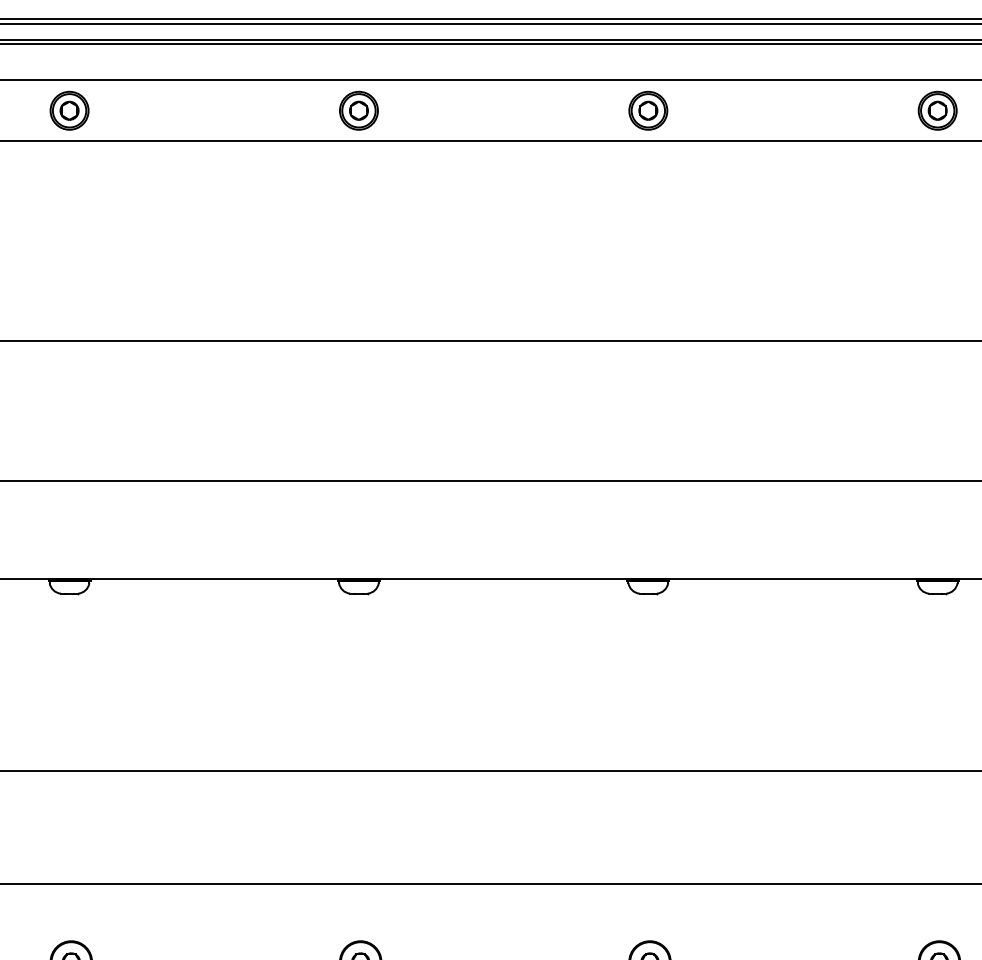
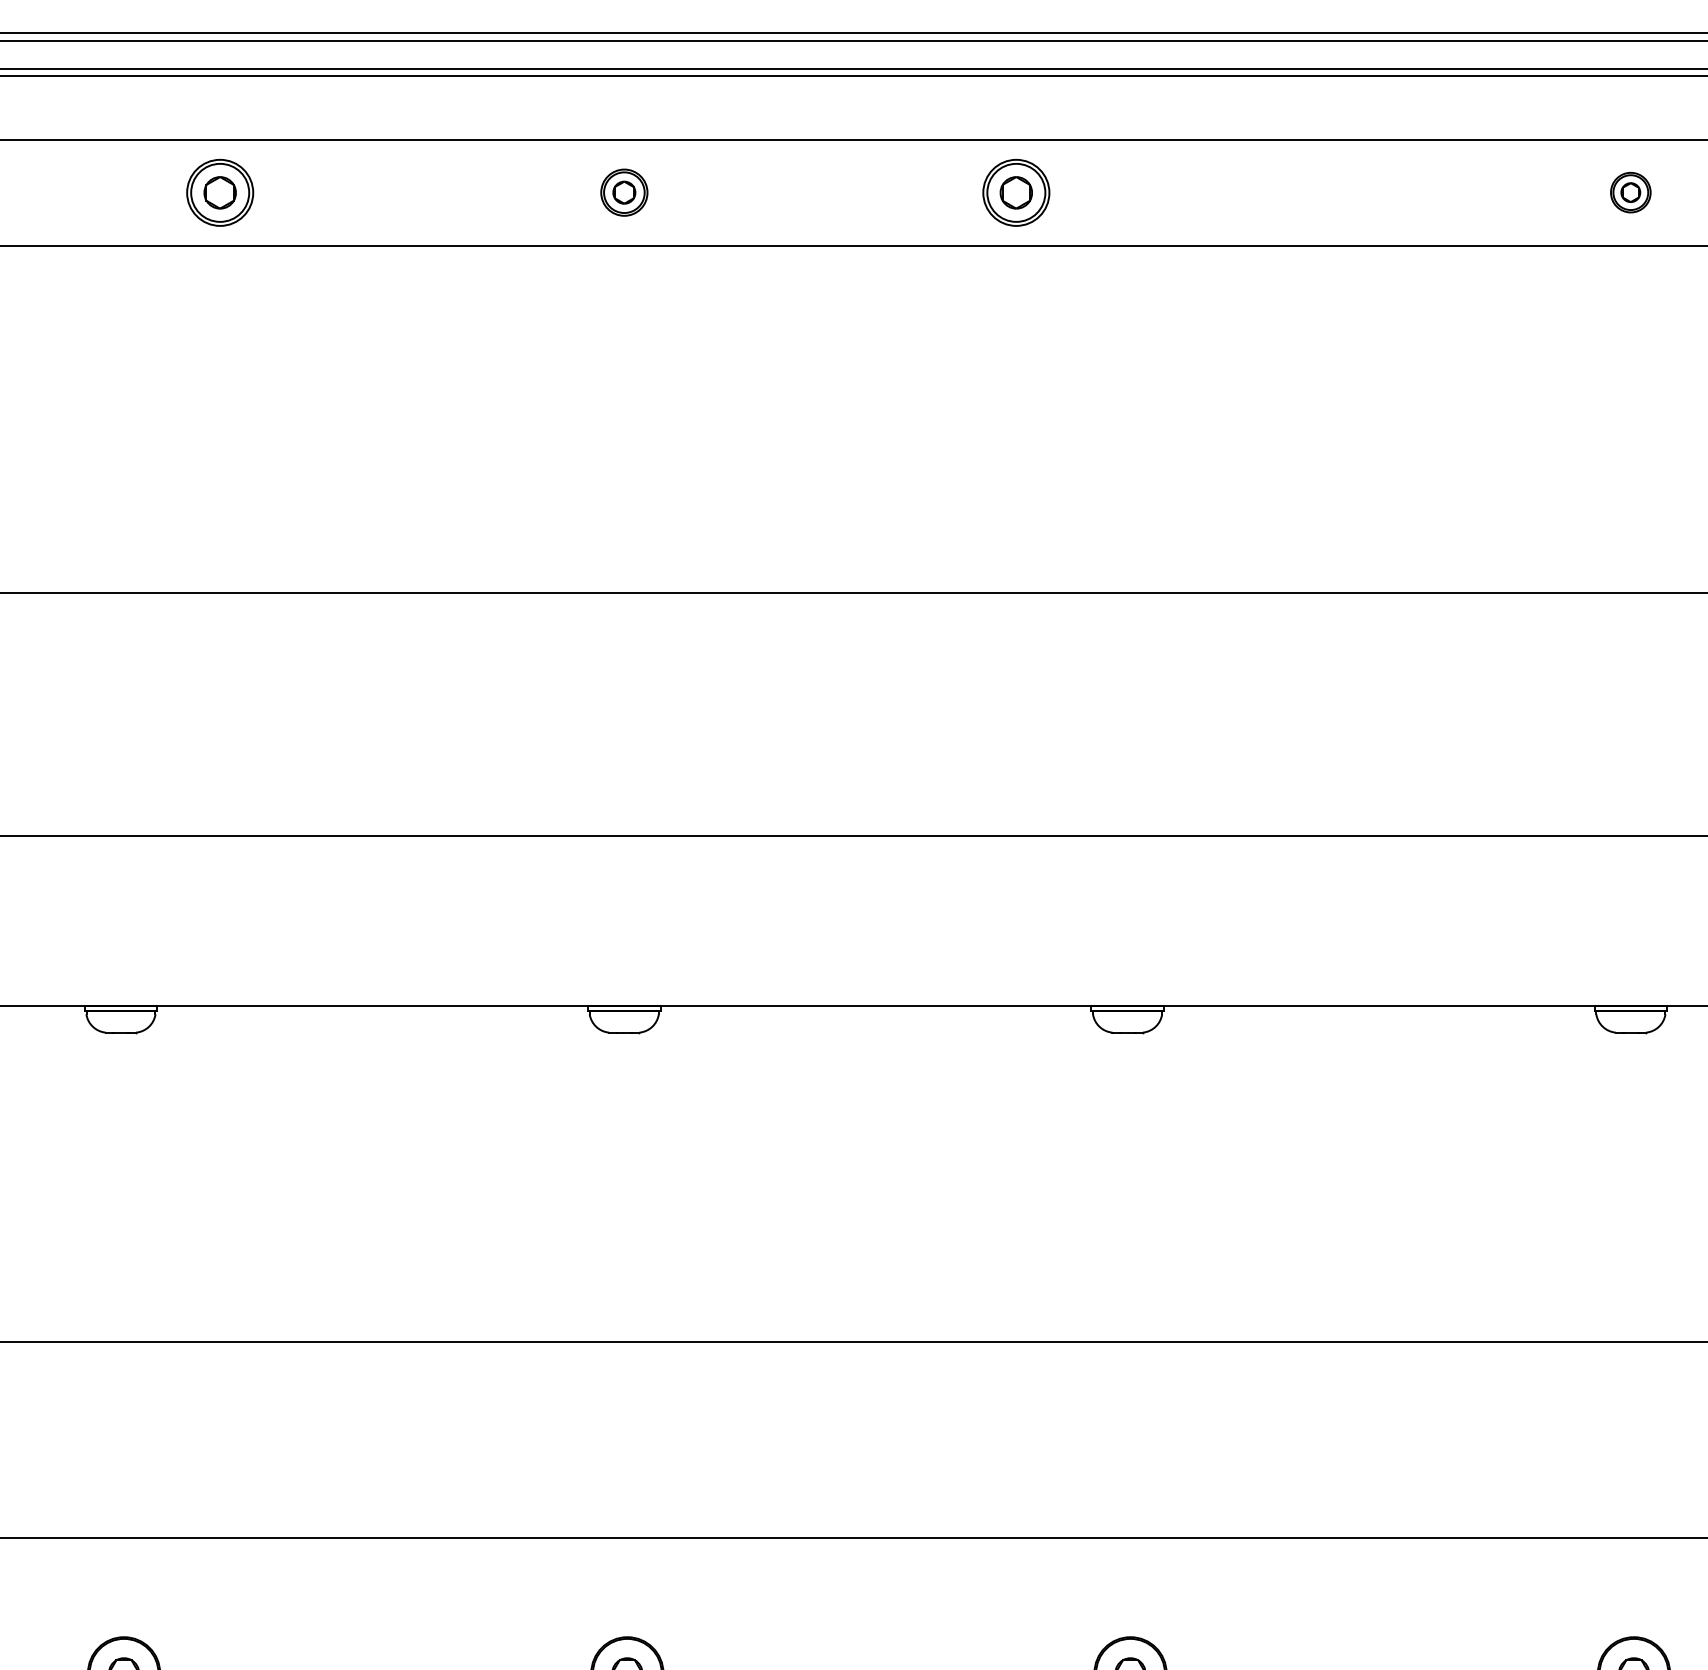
part: (69, 110) -> (220, 192), moved
part: (358, 110) -> (623, 192), size x0.7
part: (648, 110) -> (1016, 192), moved
part: (937, 110) -> (1630, 192), size x0.6

